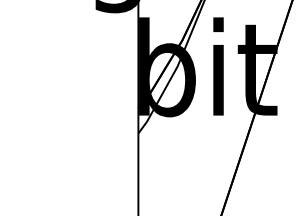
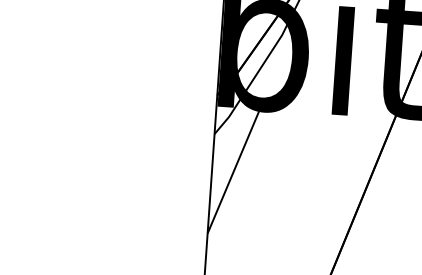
line: (152, 155) -> (233, 169), added

